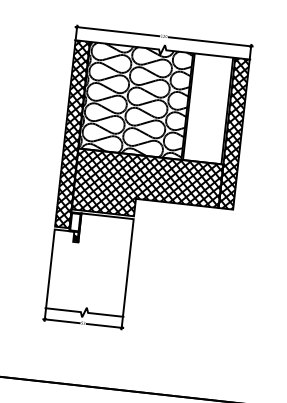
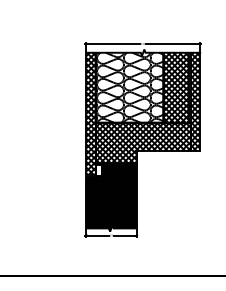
hatch: (207, 108) -> (176, 87), added
hatch: (89, 265) -> (111, 197), added

